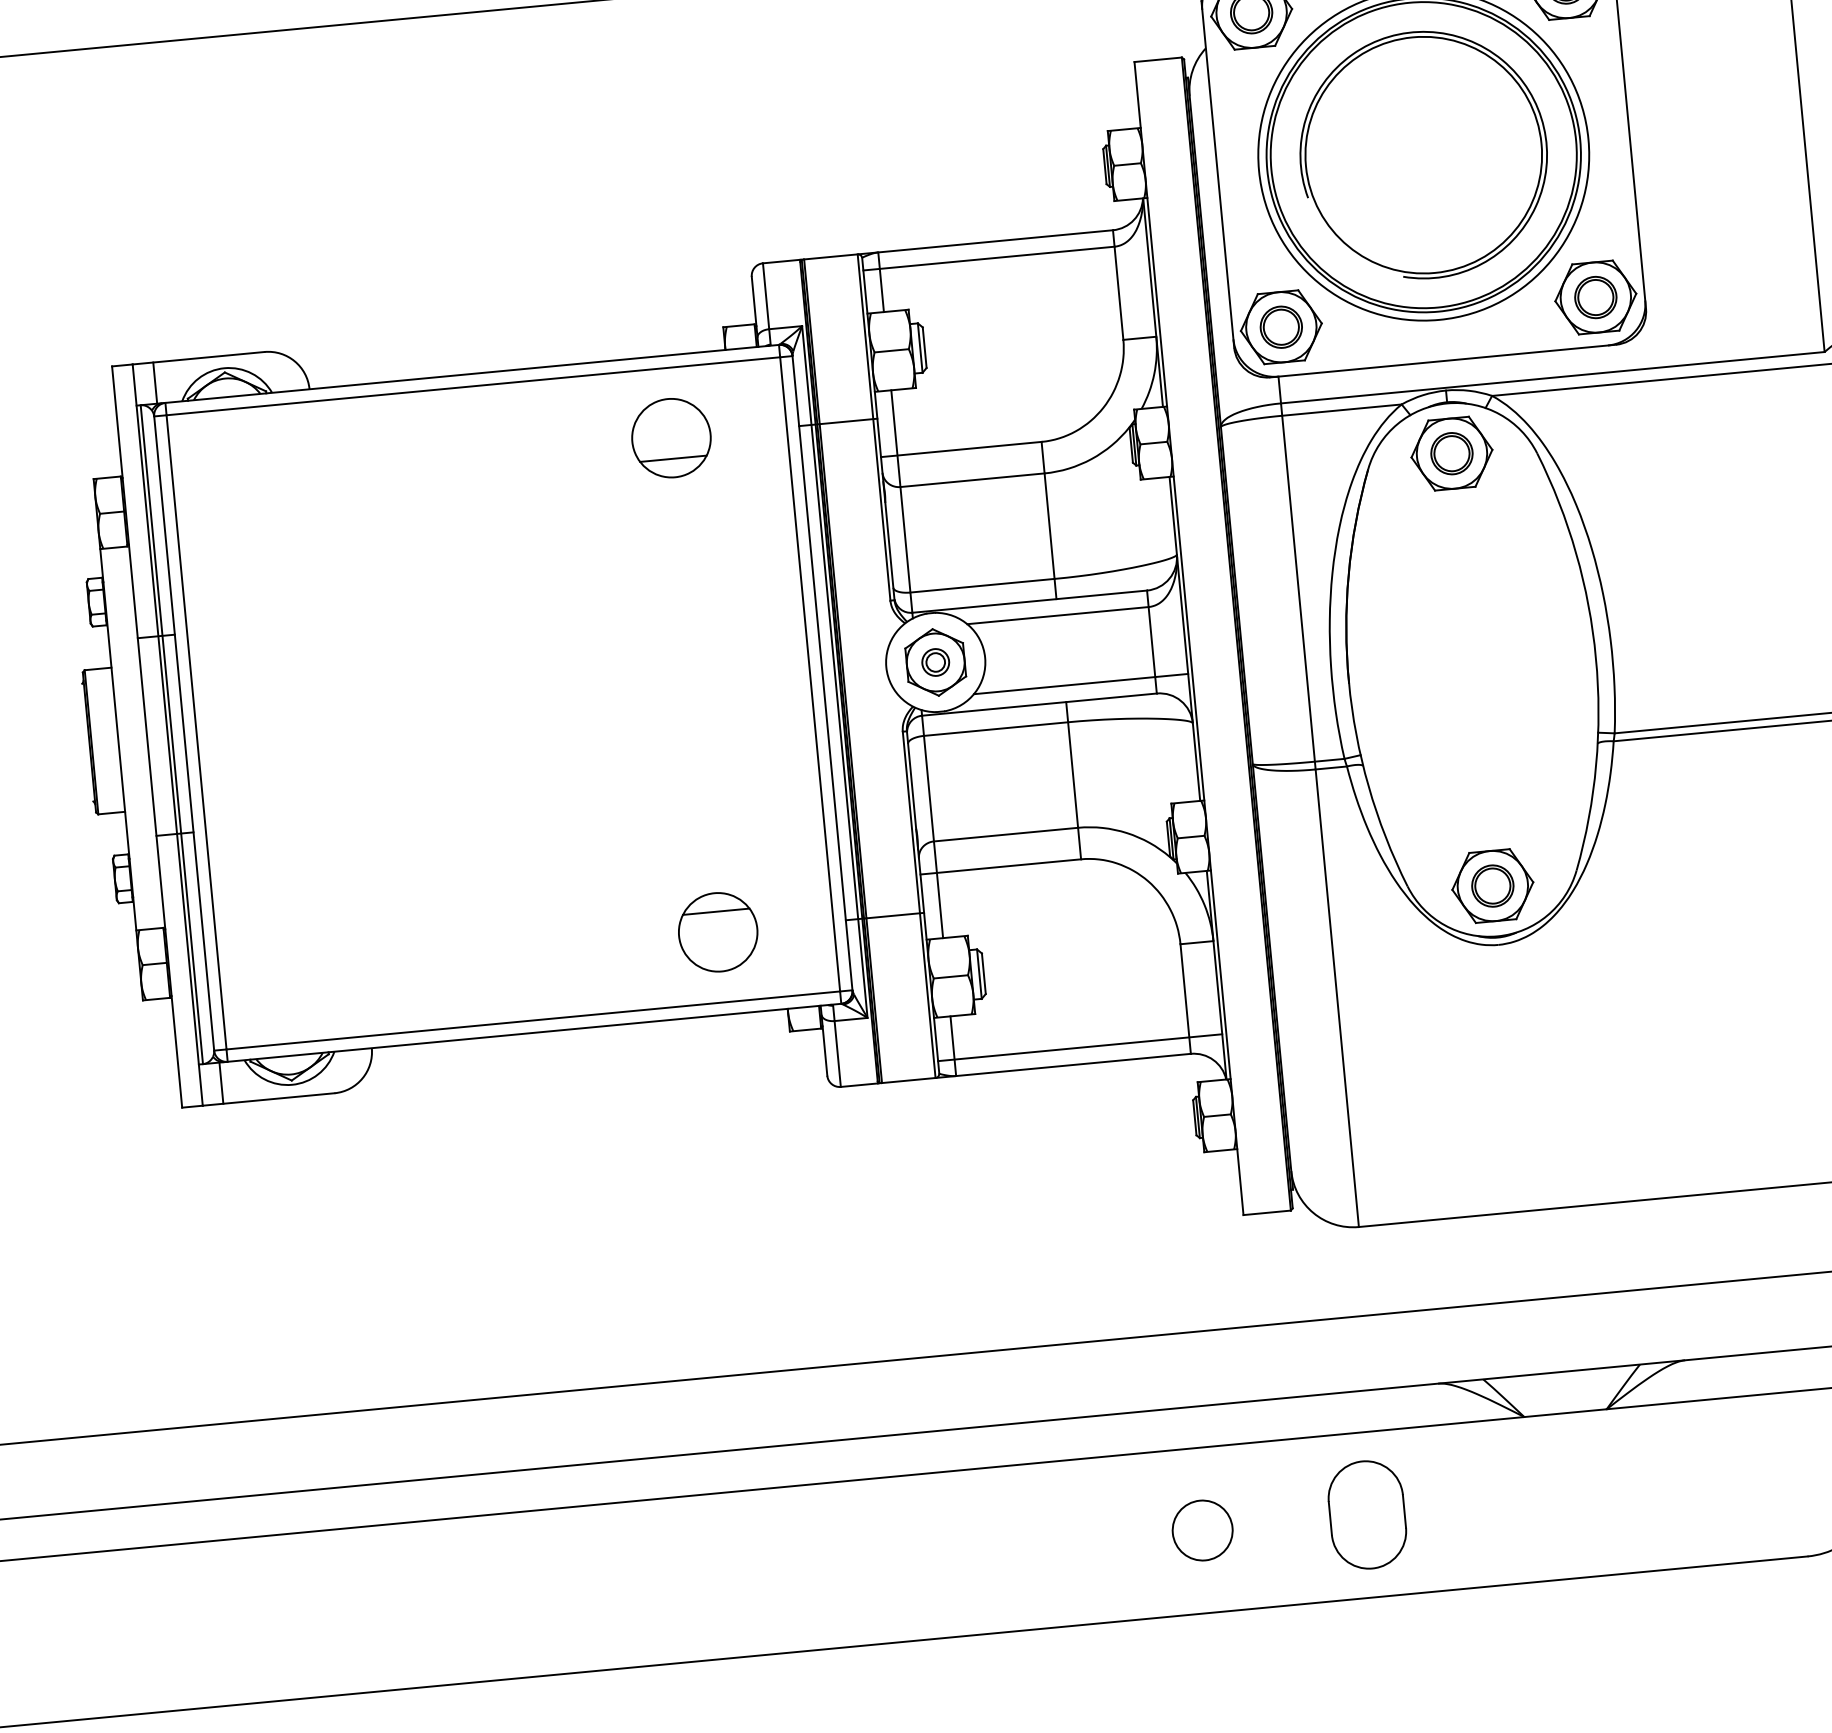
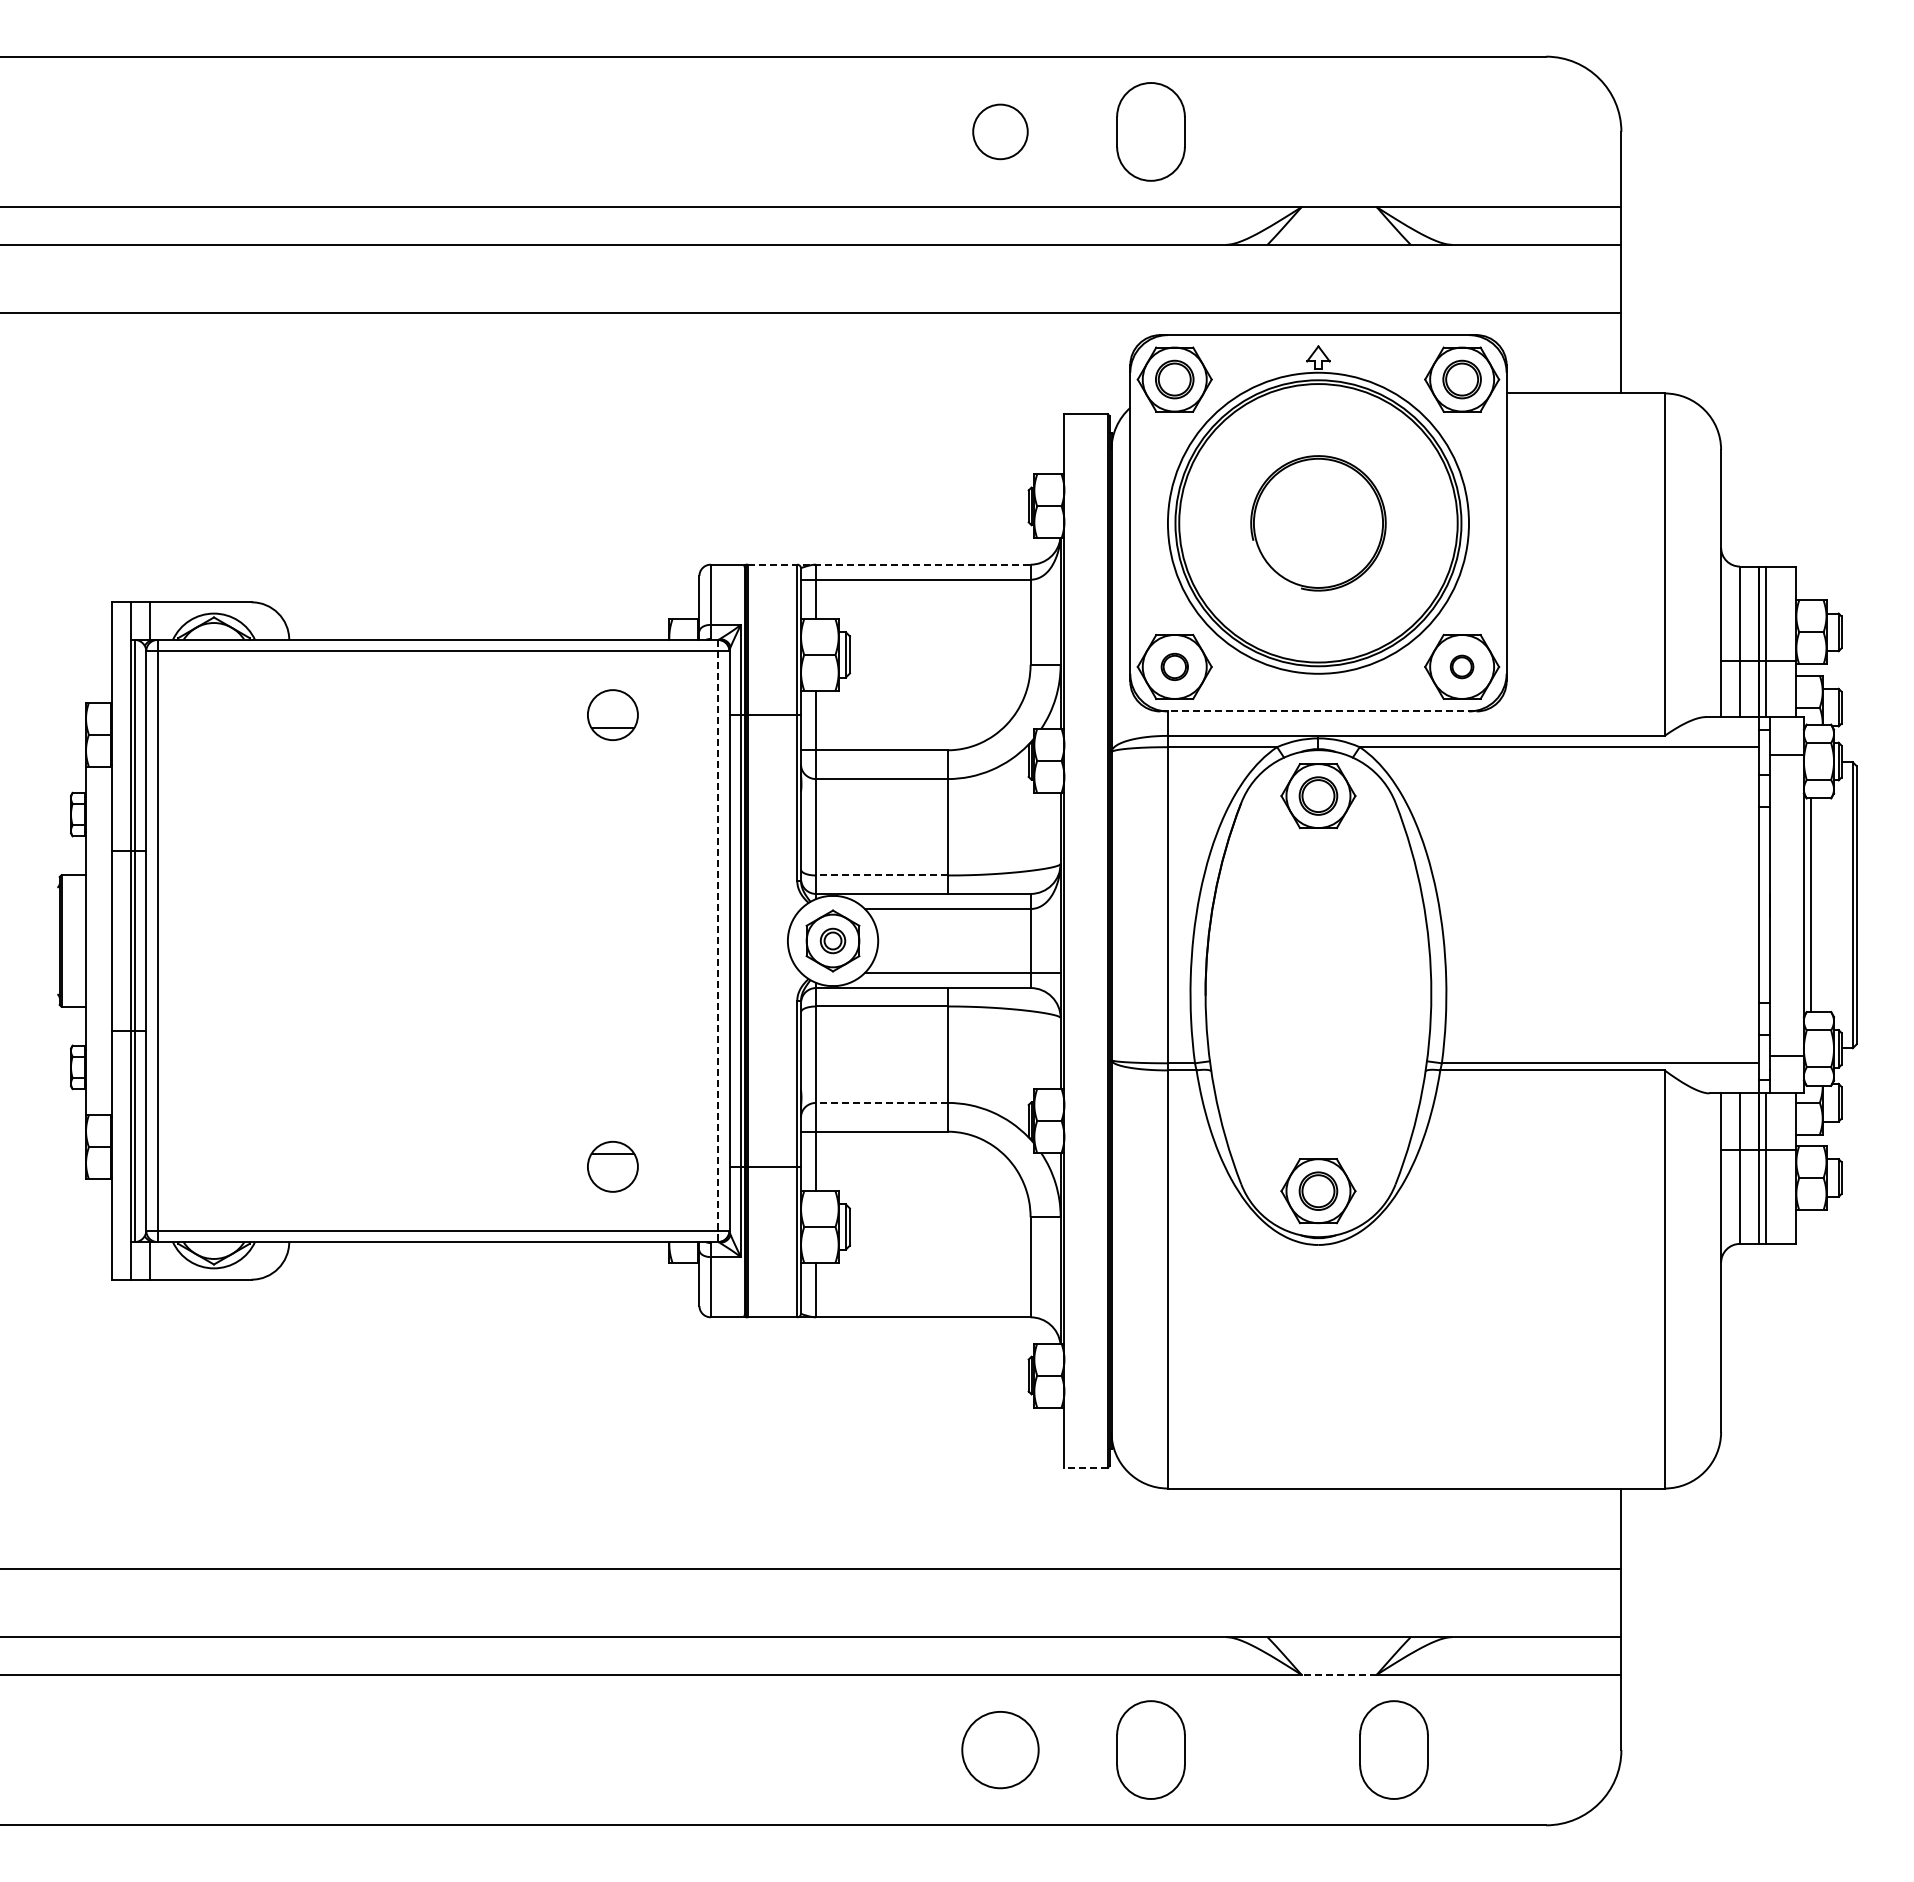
part: (1423, 155) -> (1318, 523), size x0.6
line: (958, 244) -> (889, 564), solid -> dashed
part: (1595, 297) -> (1461, 666), size x0.6
part: (1281, 326) -> (1174, 666), size x0.7
line: (1443, 361) -> (1318, 711), solid -> dashed
part: (670, 437) -> (612, 714), size x0.7
line: (982, 585) -> (881, 875), solid -> dashed
line: (810, 674) -> (718, 941), solid -> dashed
line: (1005, 834) -> (881, 1102), solid -> dashed
part: (717, 932) -> (612, 1166), size x0.7
line: (1079, 1048) -> (930, 1302), removed
line: (1267, 1212) -> (1086, 1467), solid -> dashed
line: (1565, 1412) -> (1339, 1674), solid -> dashed
part: (1632, 1489) -> (1393, 1749), added
circle: (1202, 1529) -> (1000, 1749), size x1.4

